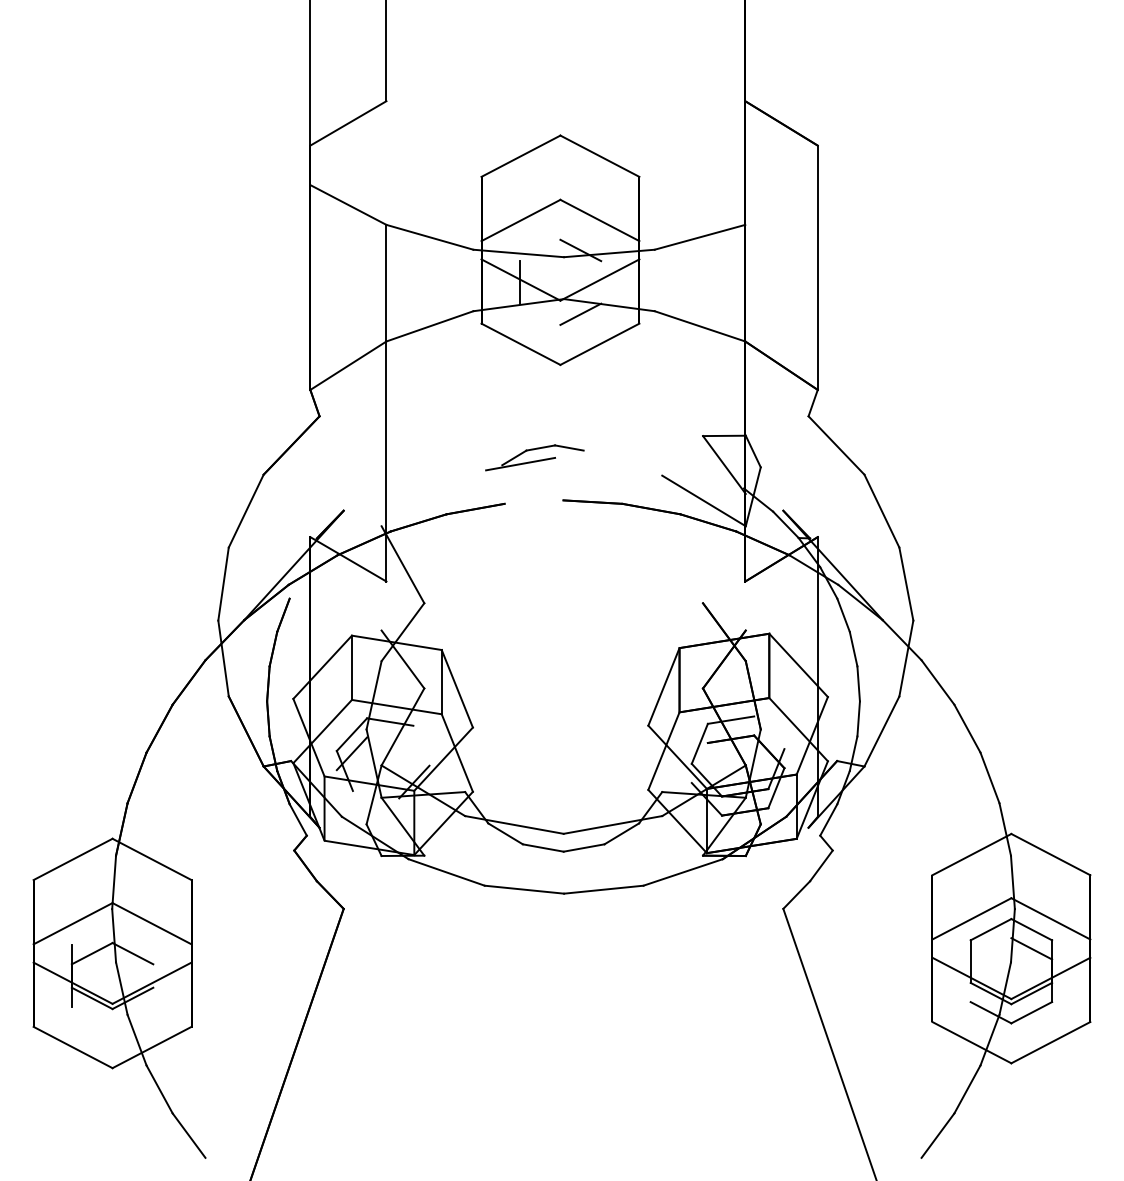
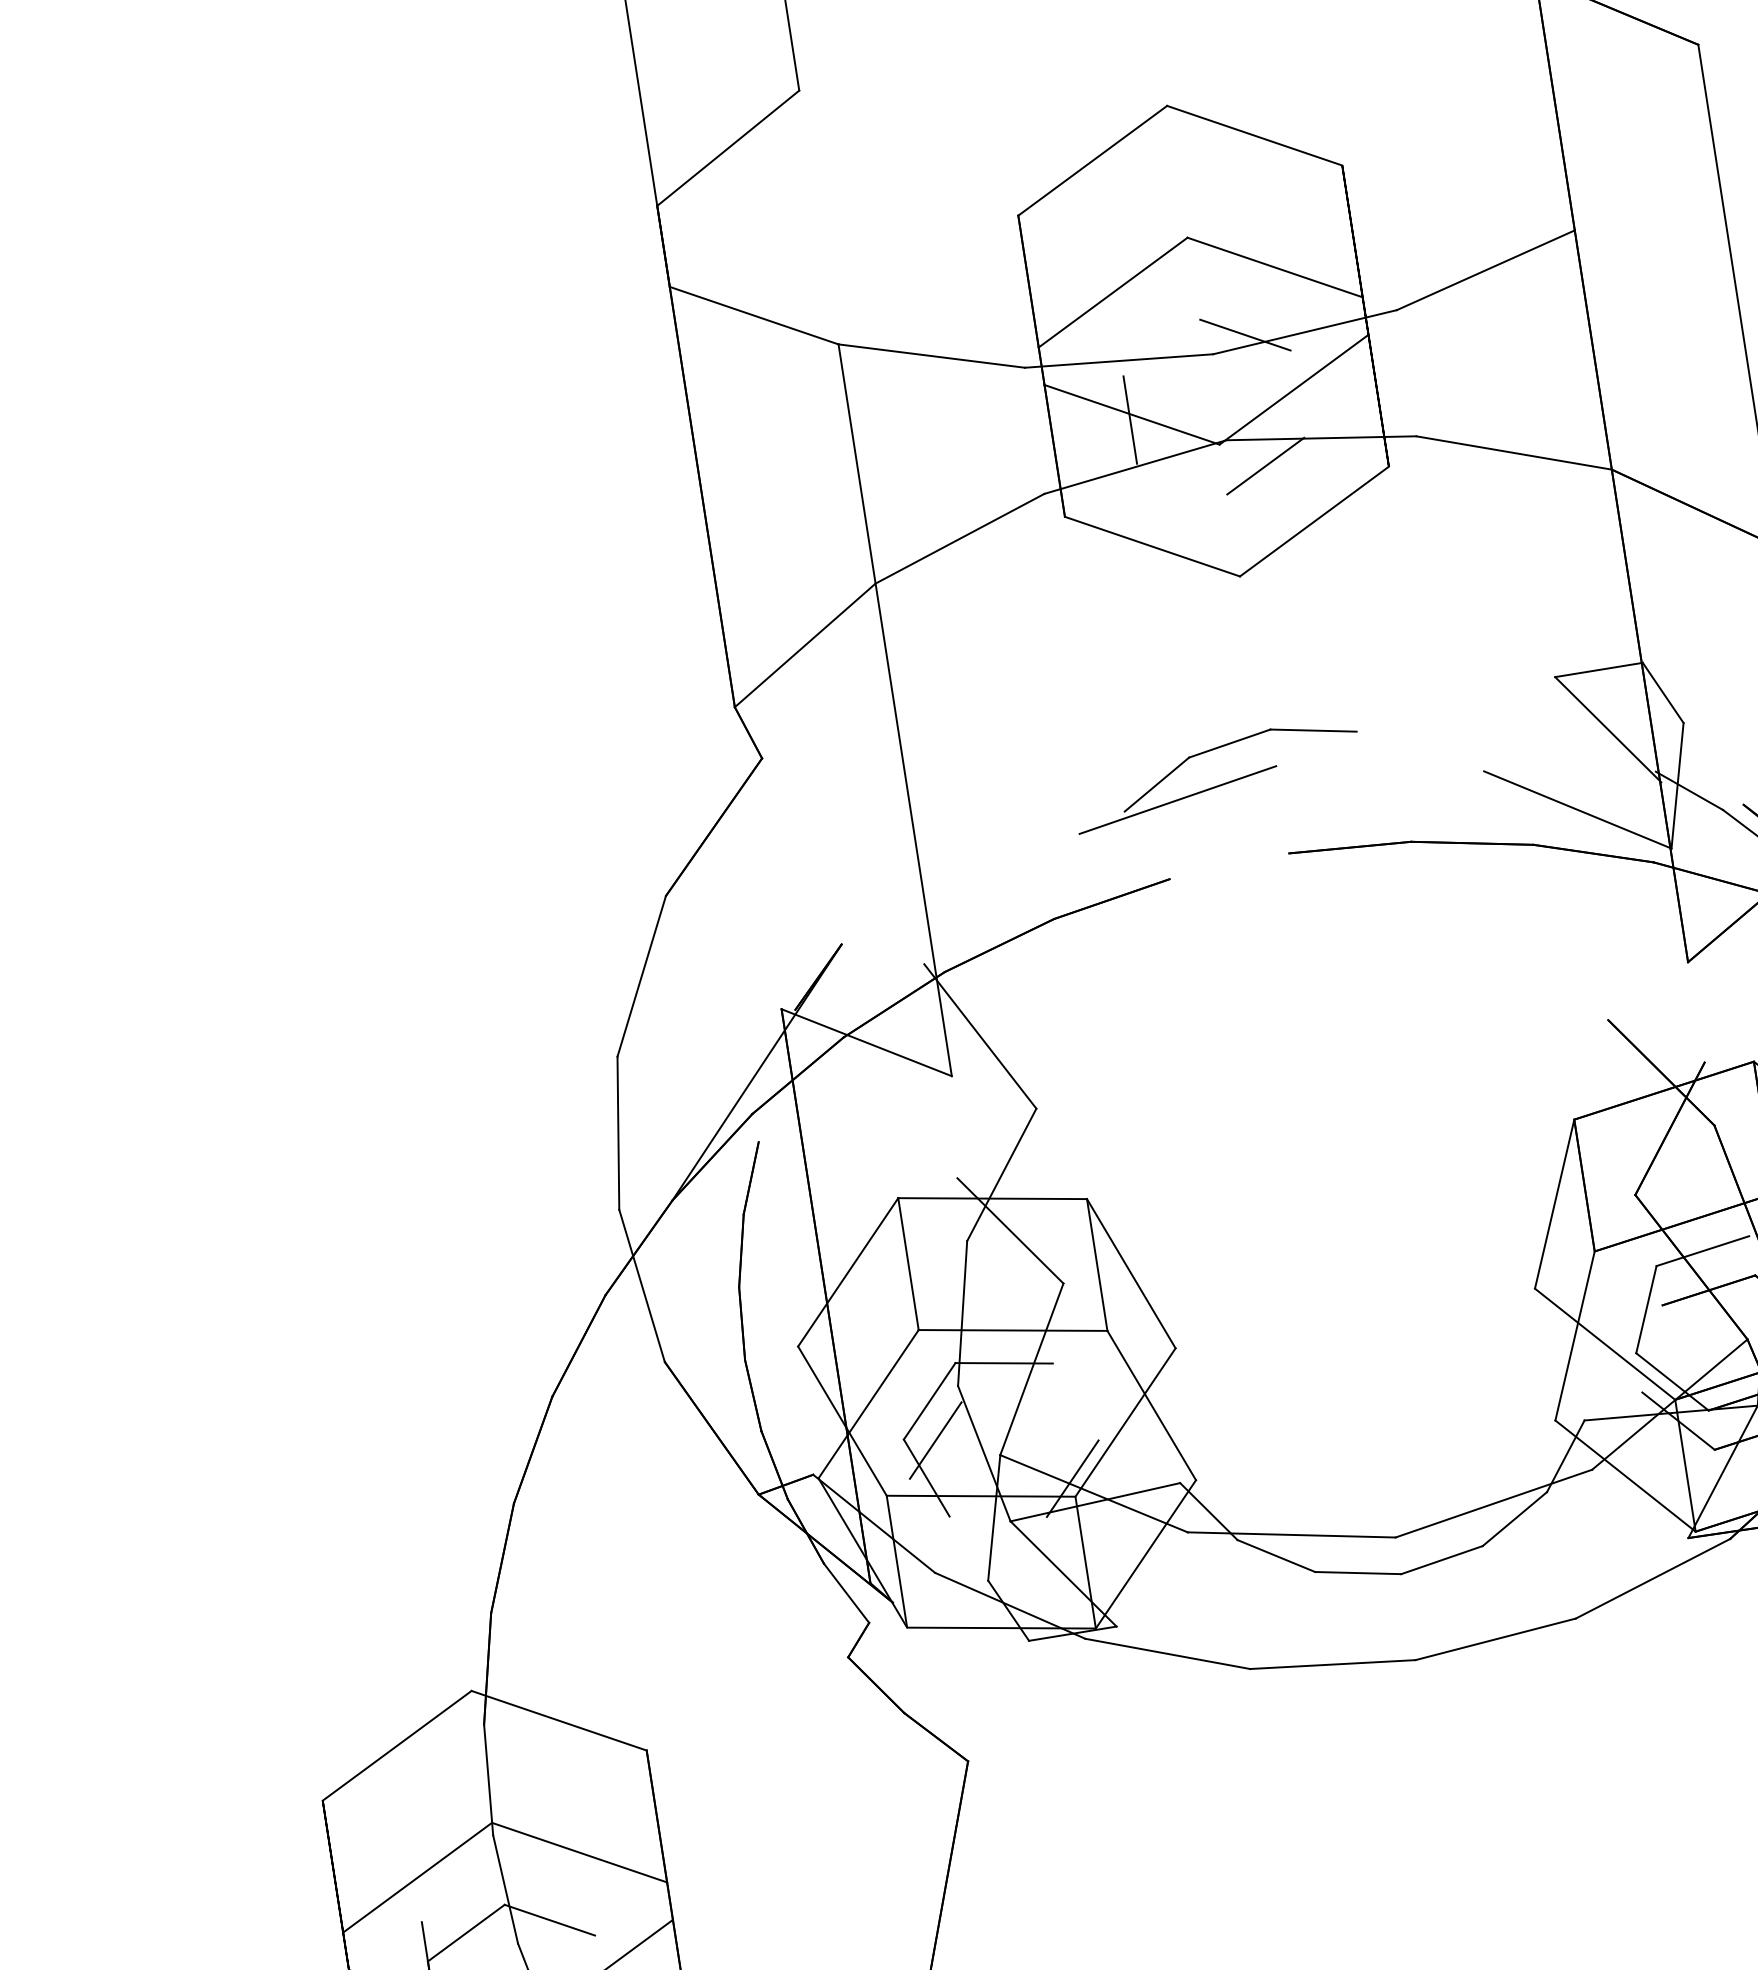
part: (534, 457) -> (1216, 774), size x1.43

